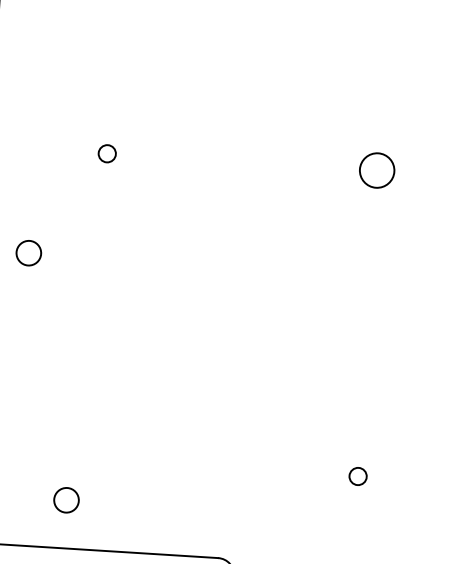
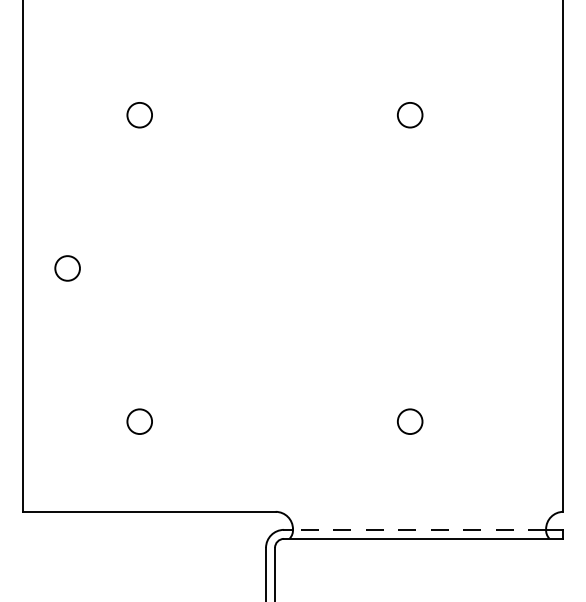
circle: (107, 153) -> (139, 115), size x1.43
circle: (377, 170) -> (410, 115), size x0.71
circle: (28, 253) -> (67, 268), moved
circle: (358, 476) -> (410, 421), size x1.43
circle: (66, 500) -> (139, 421), moved

